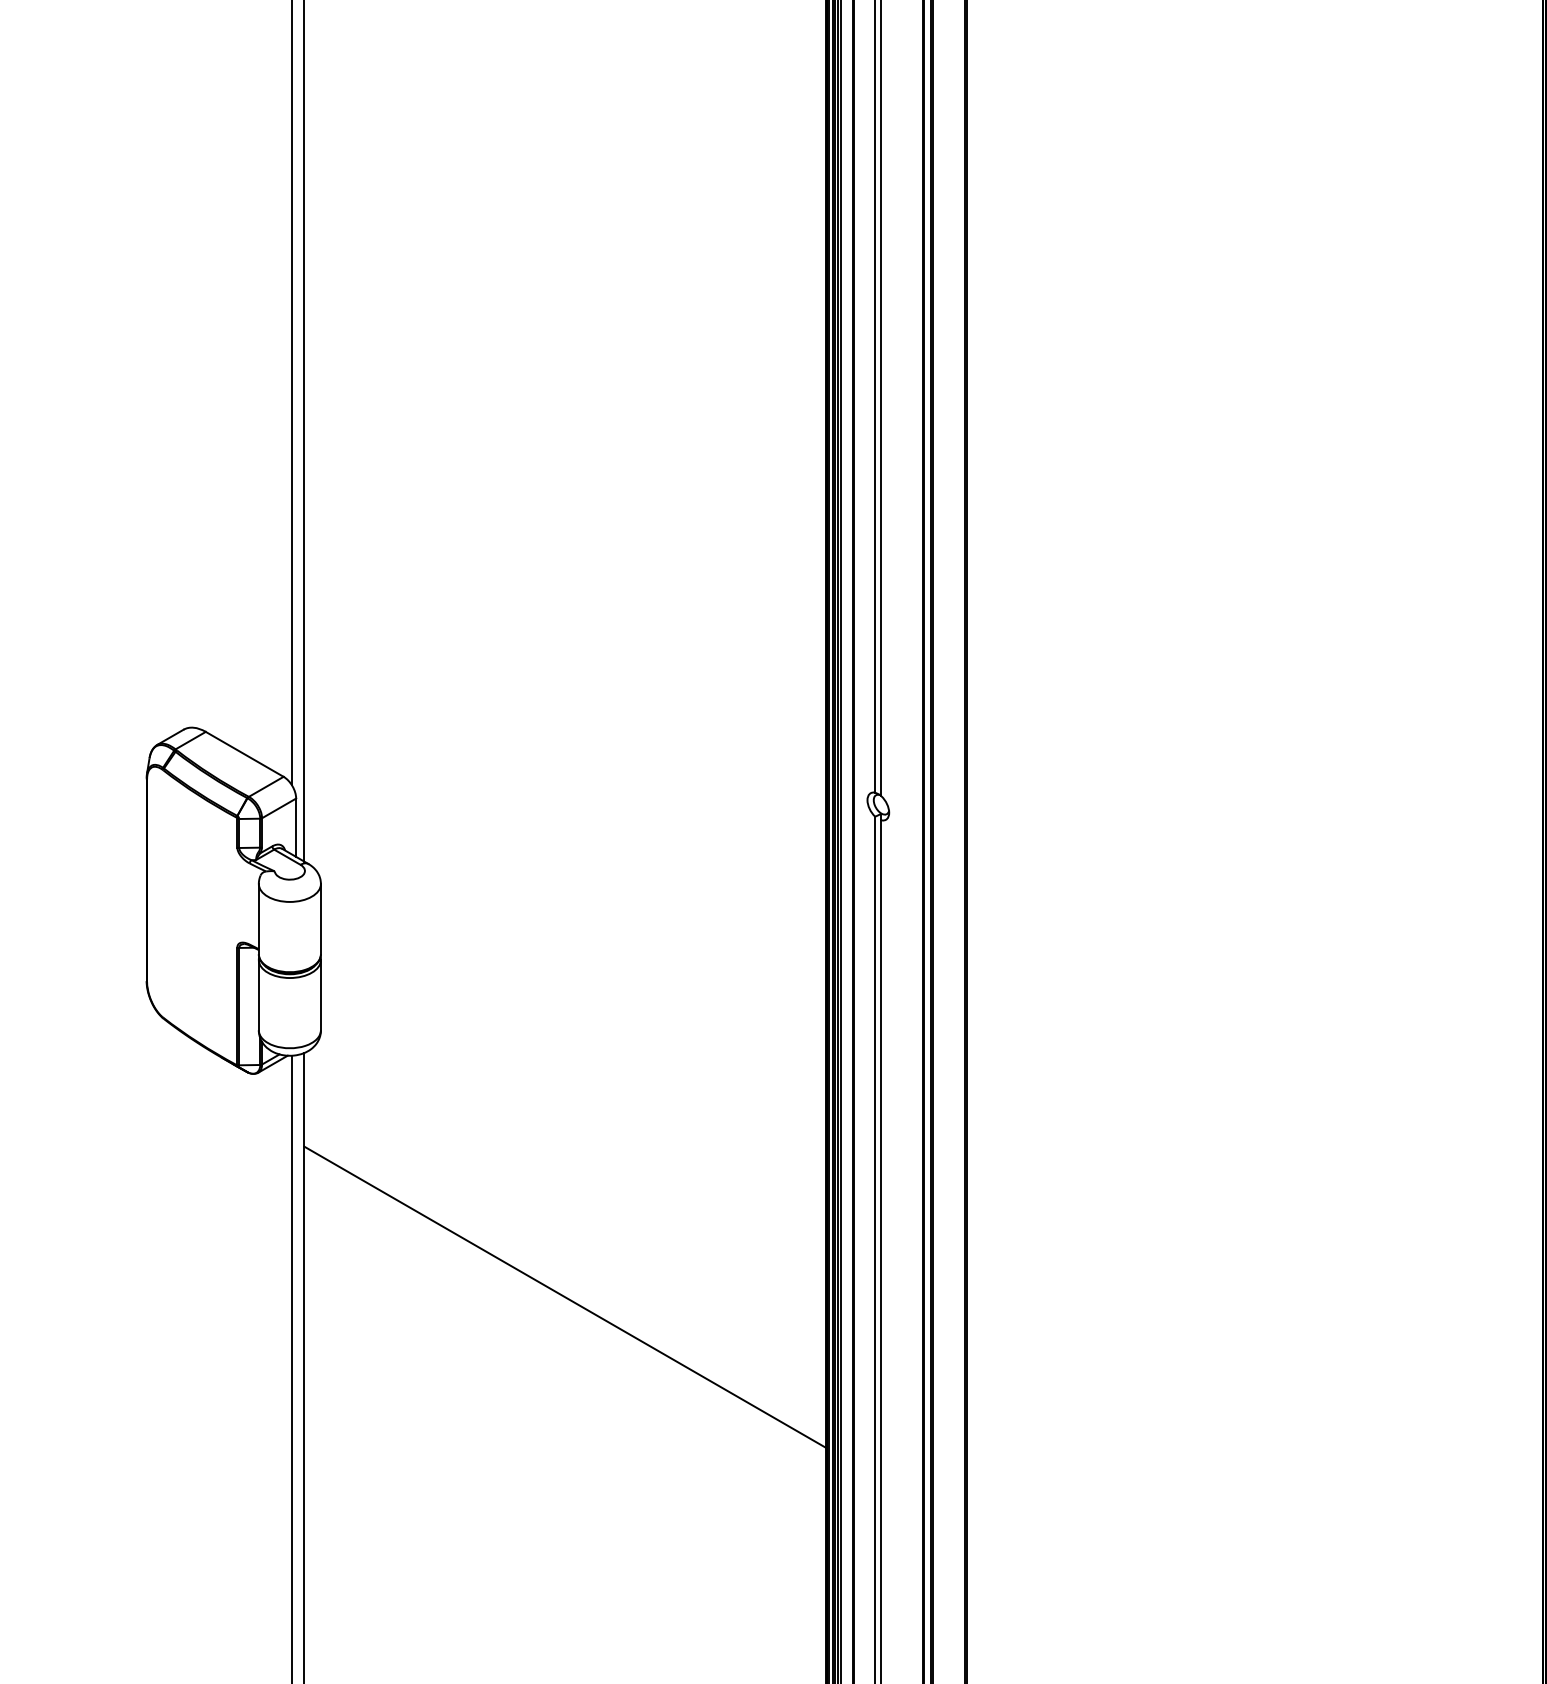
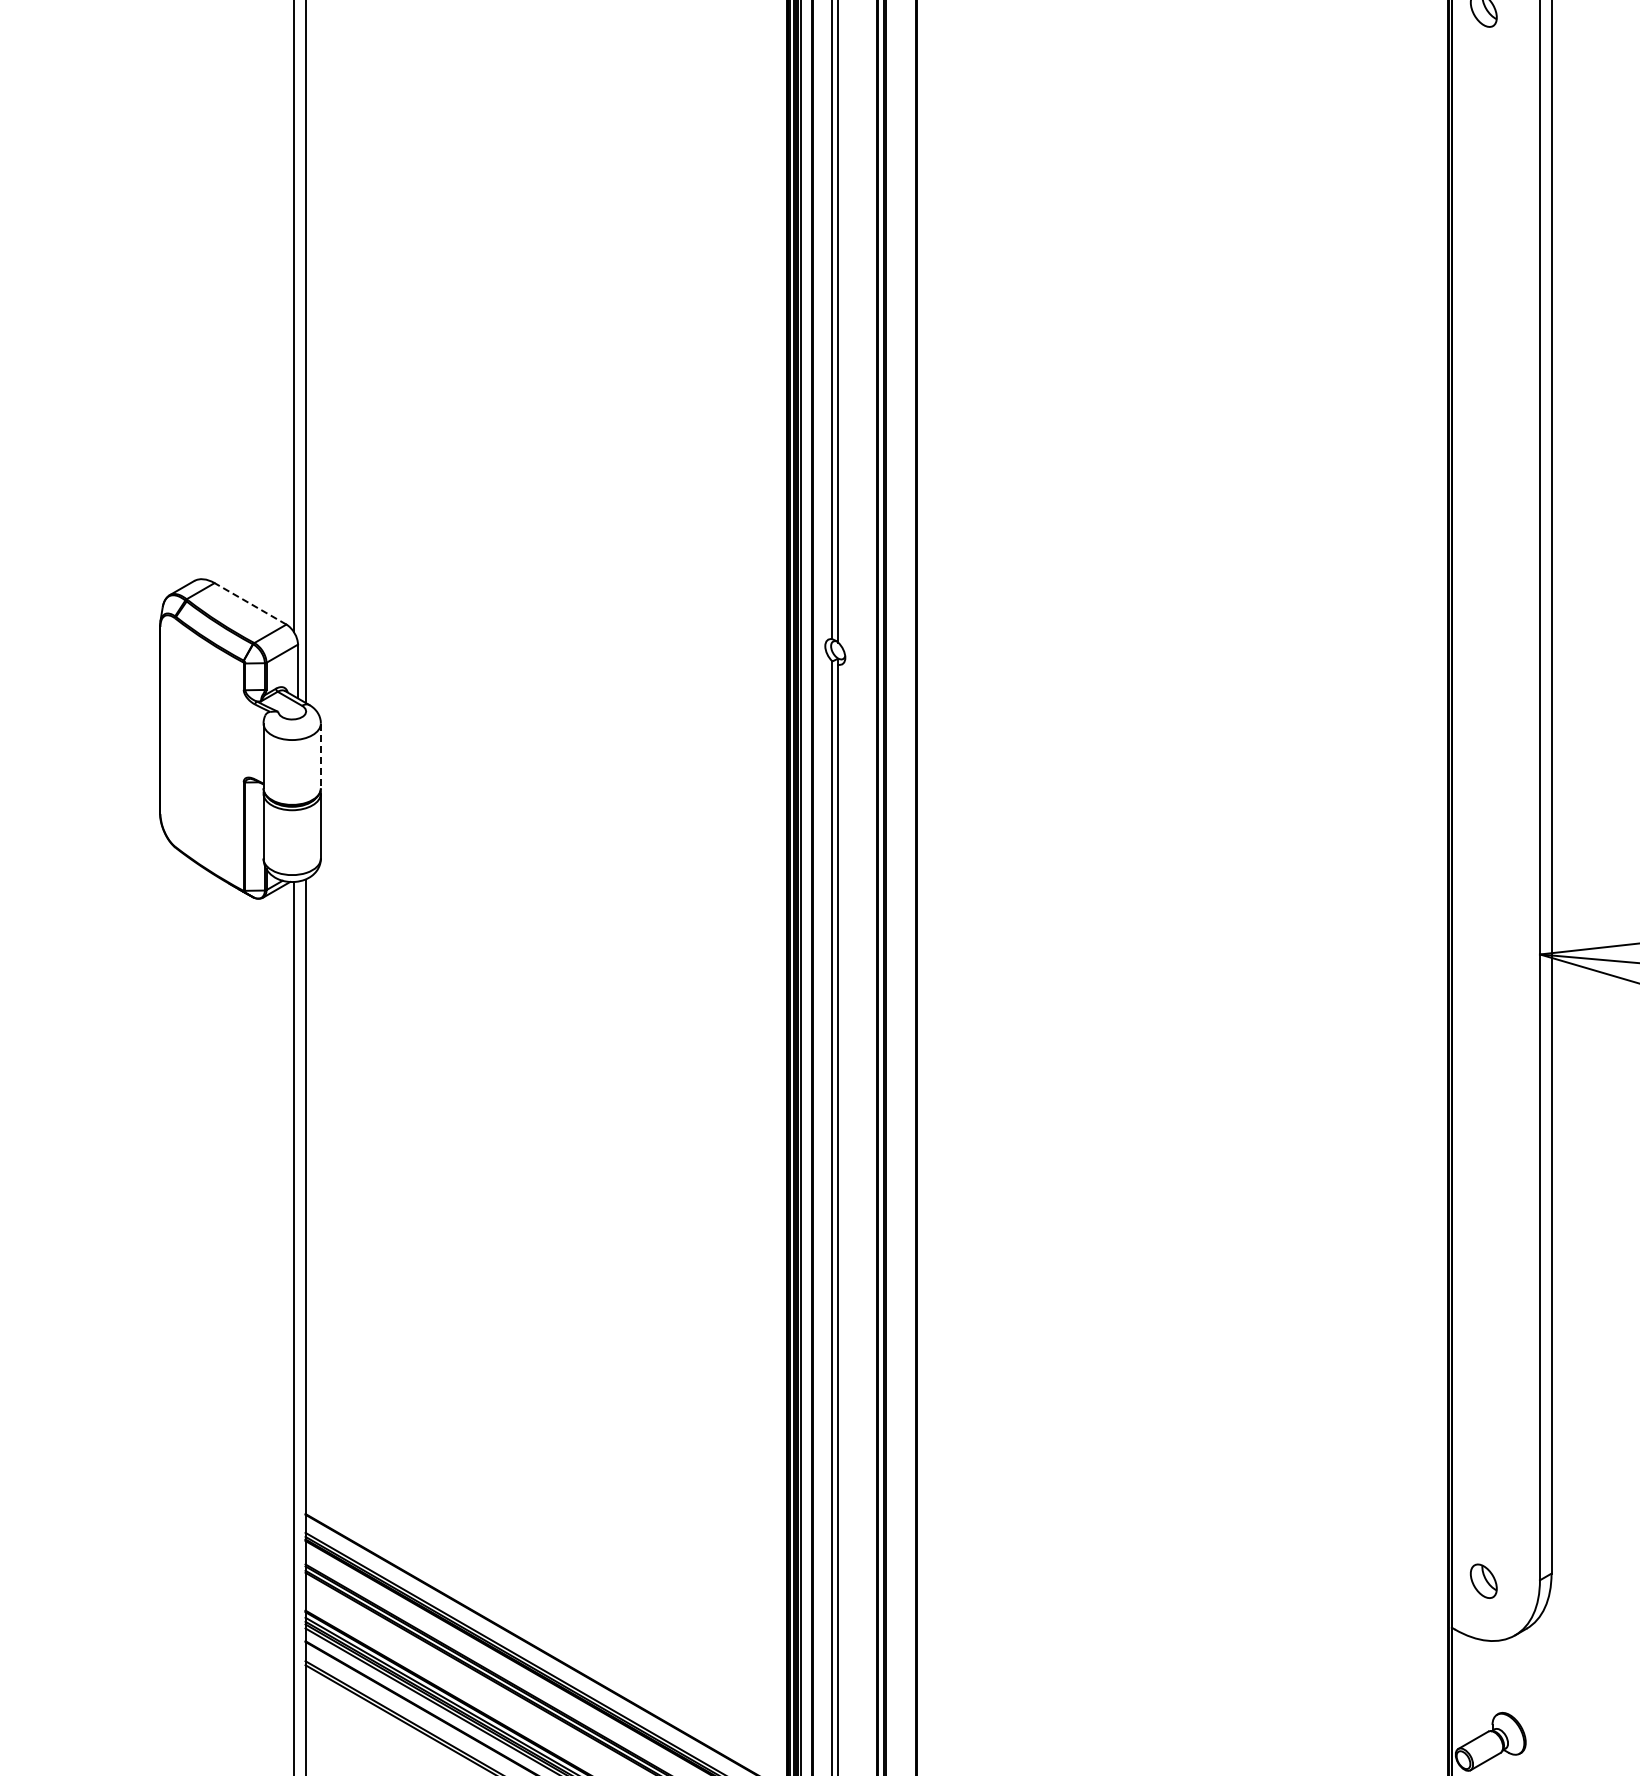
line: (244, 753) -> (250, 603), solid -> dashed
line: (320, 919) -> (320, 756), solid -> dashed
line: (565, 1296) -> (546, 1104), removed

